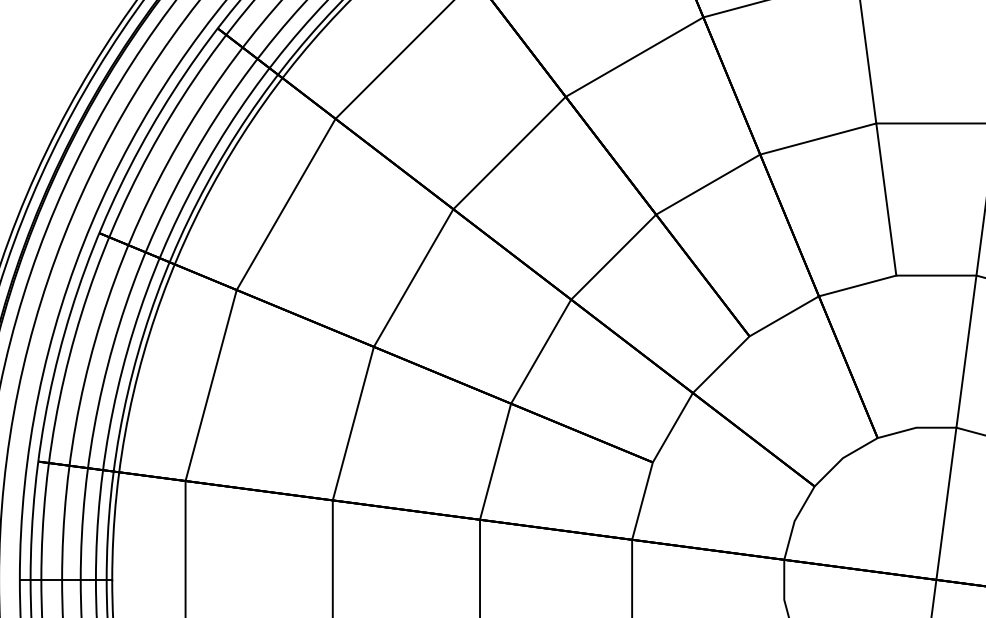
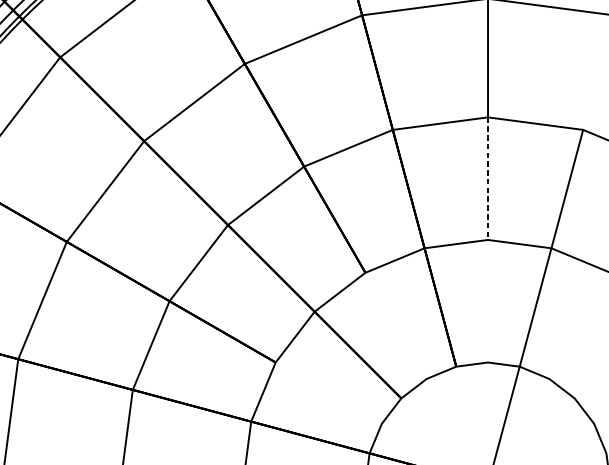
line: (886, 199) -> (488, 178), solid -> dashed

